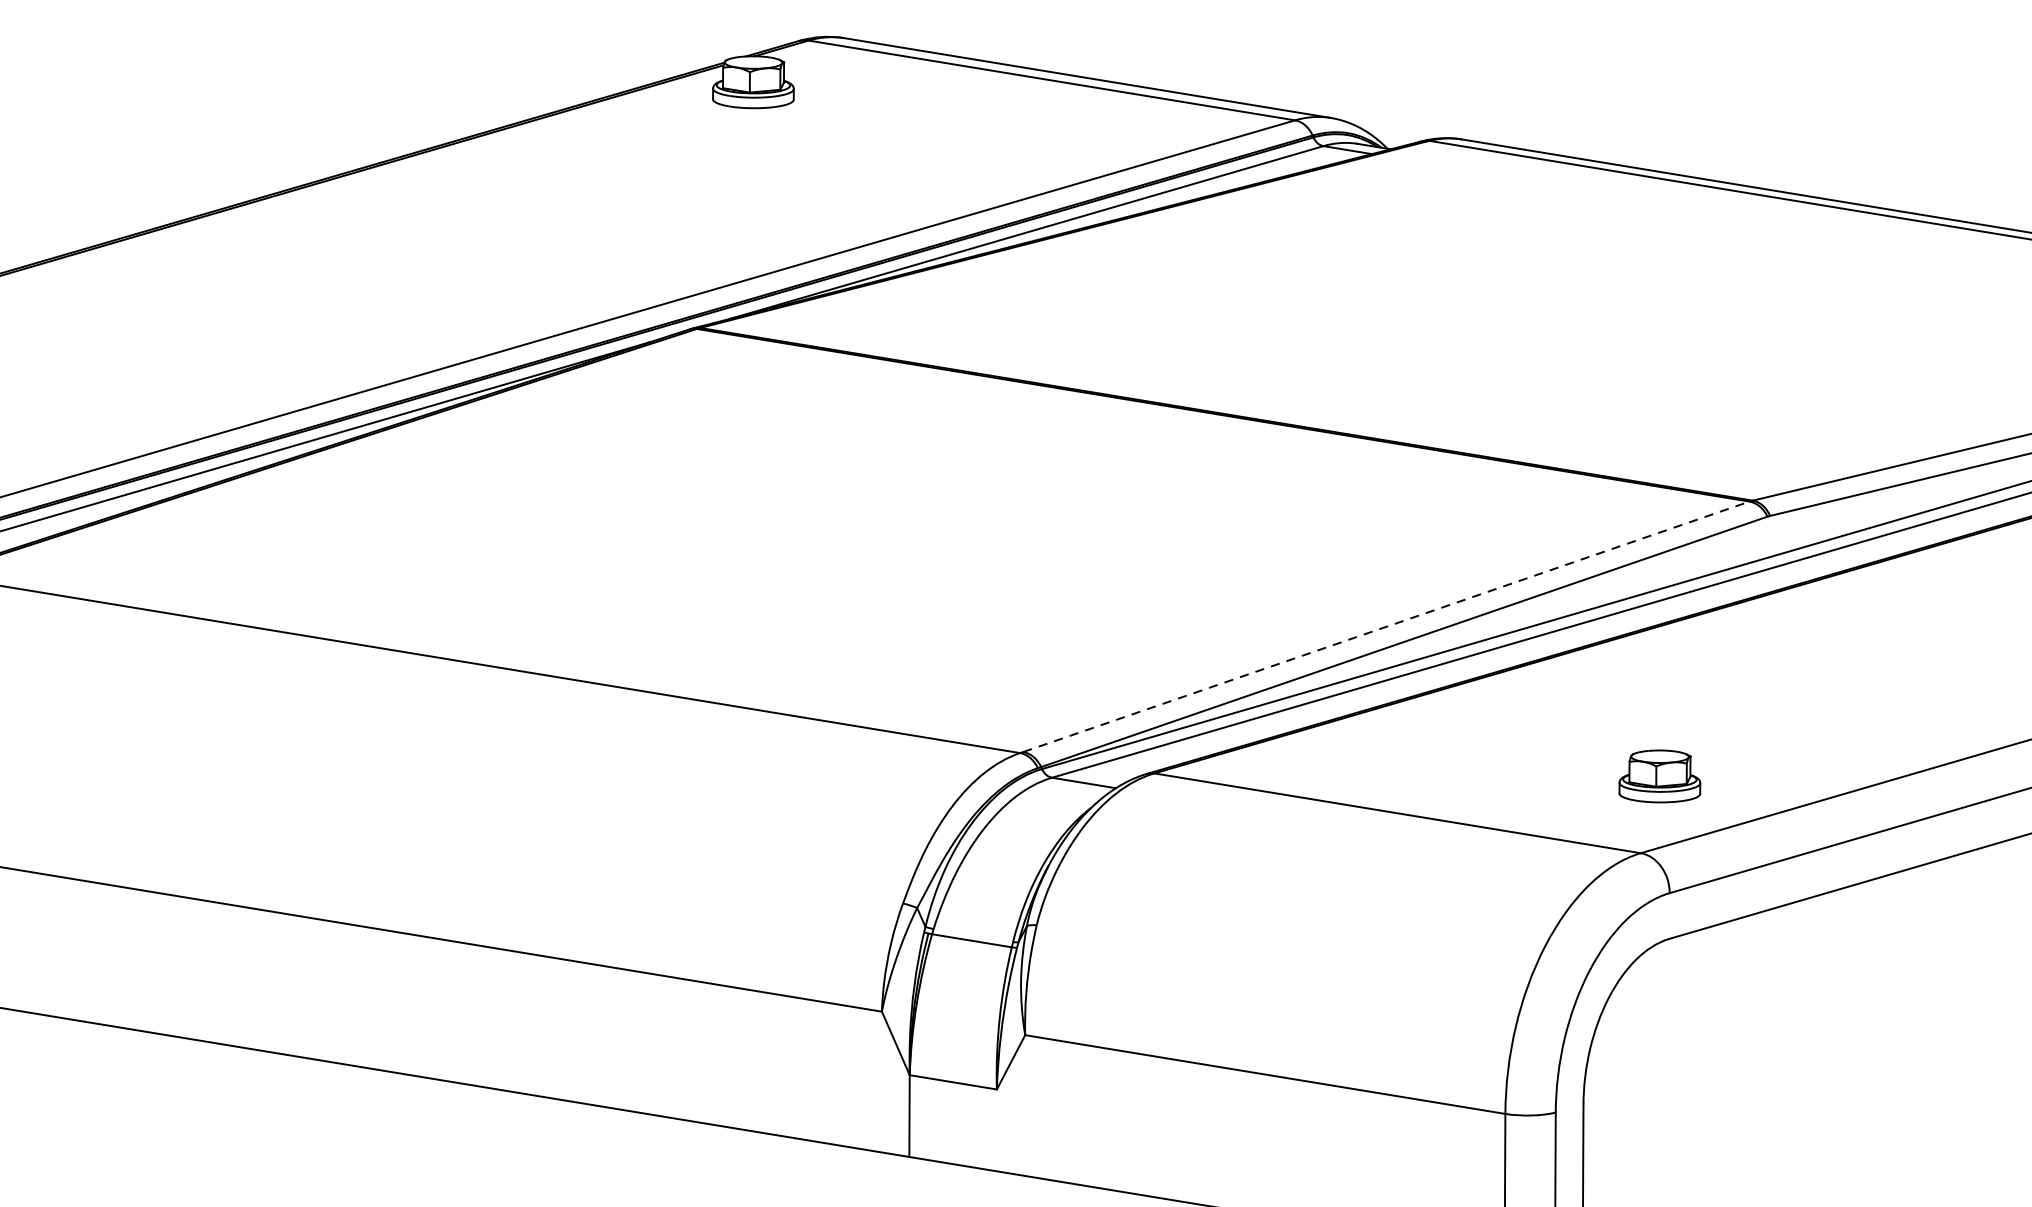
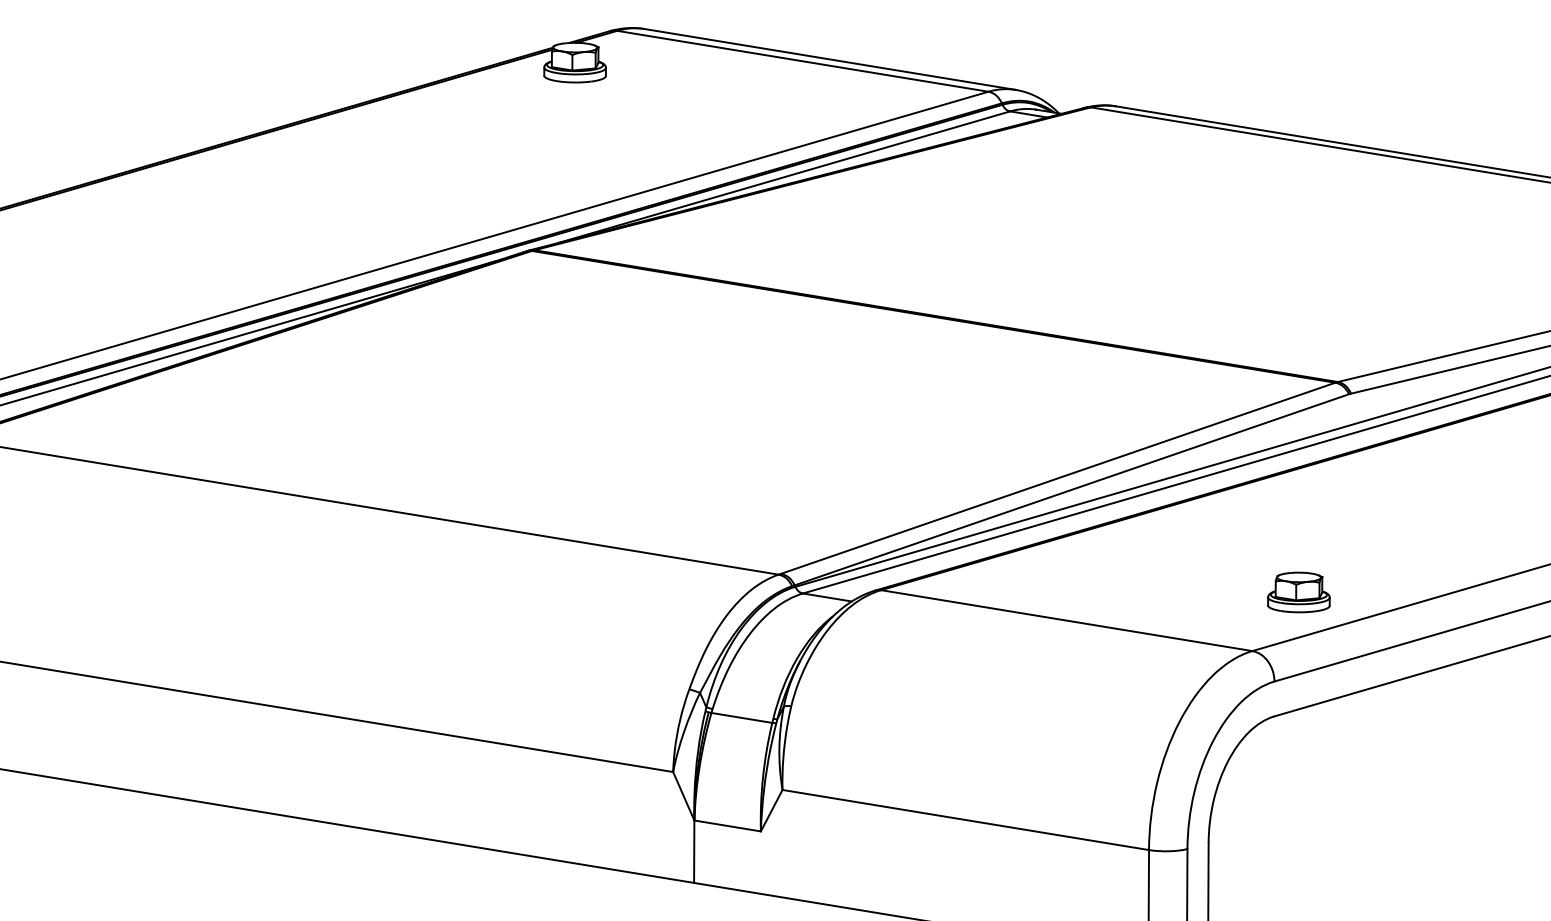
line: (1386, 627) -> (1058, 478), dashed -> solid
part: (1659, 776) -> (1298, 592), moved

